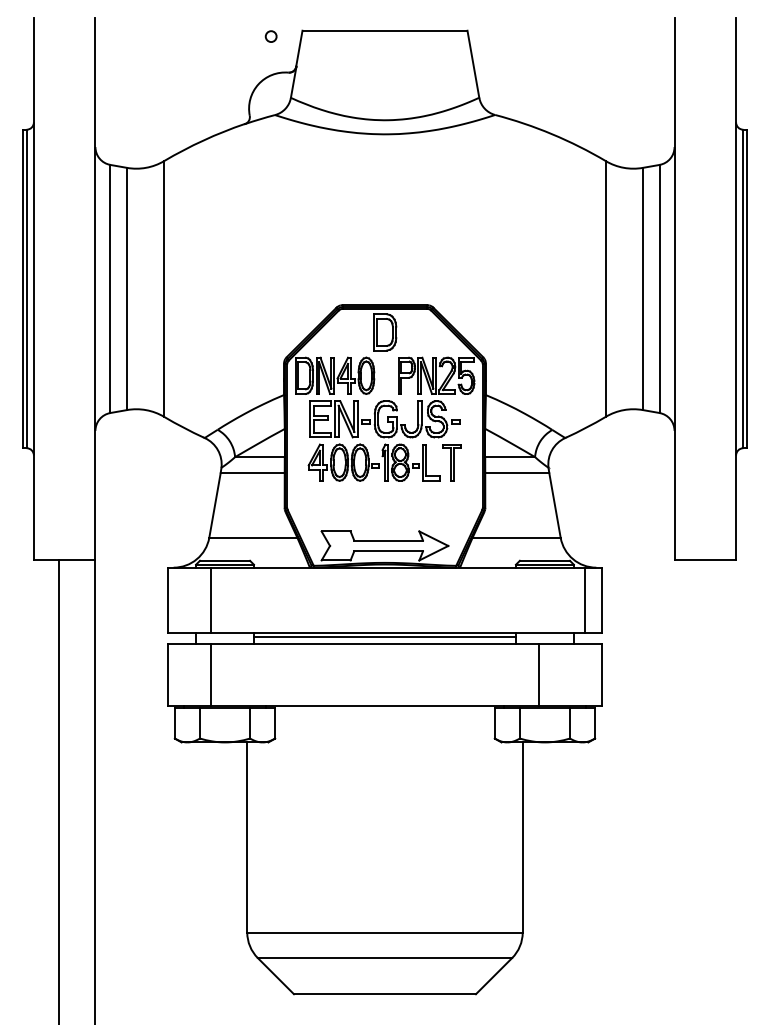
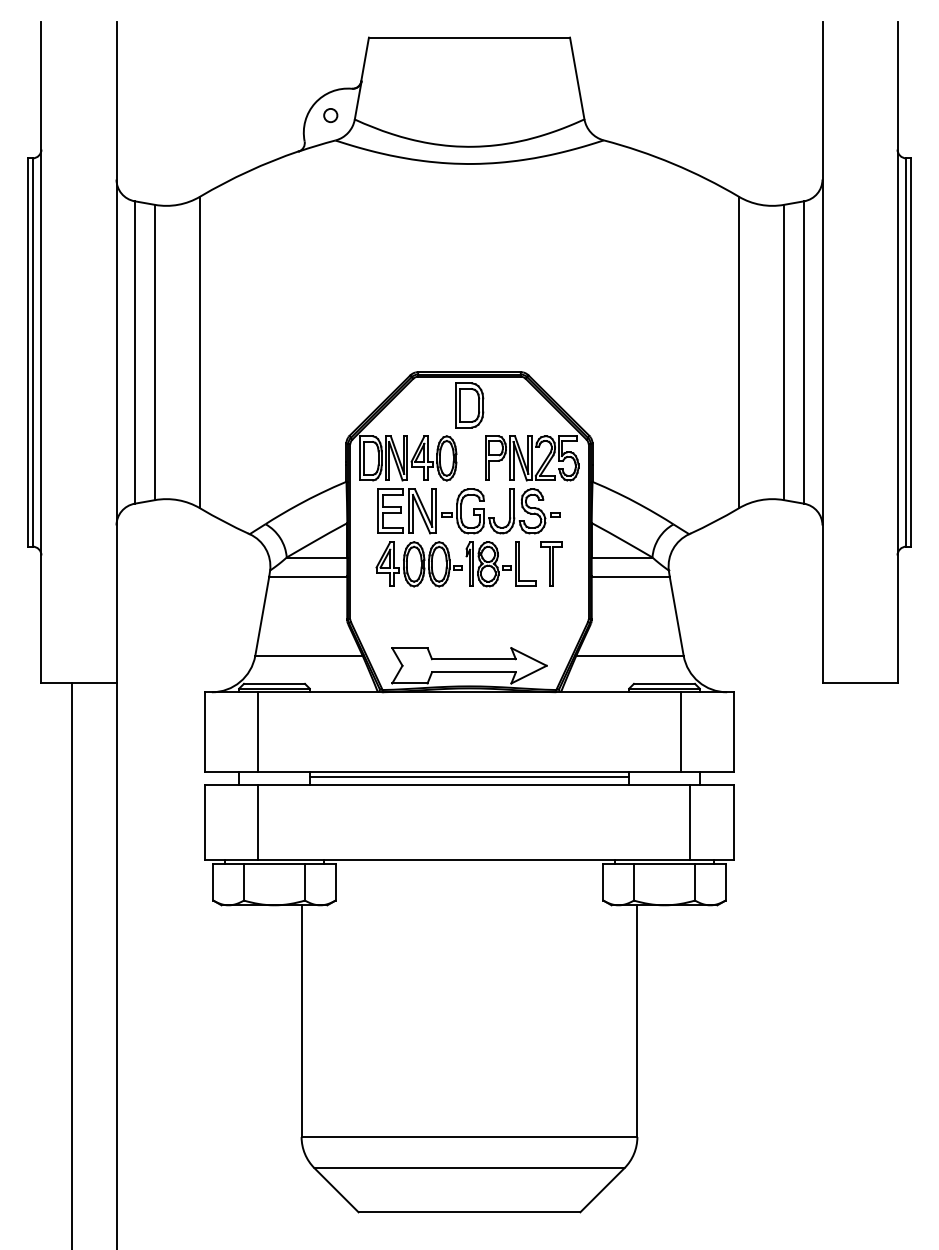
circle: (270, 36) -> (329, 115), moved
line: (584, 599) -> (681, 731), moved
line: (538, 674) -> (689, 822), moved

